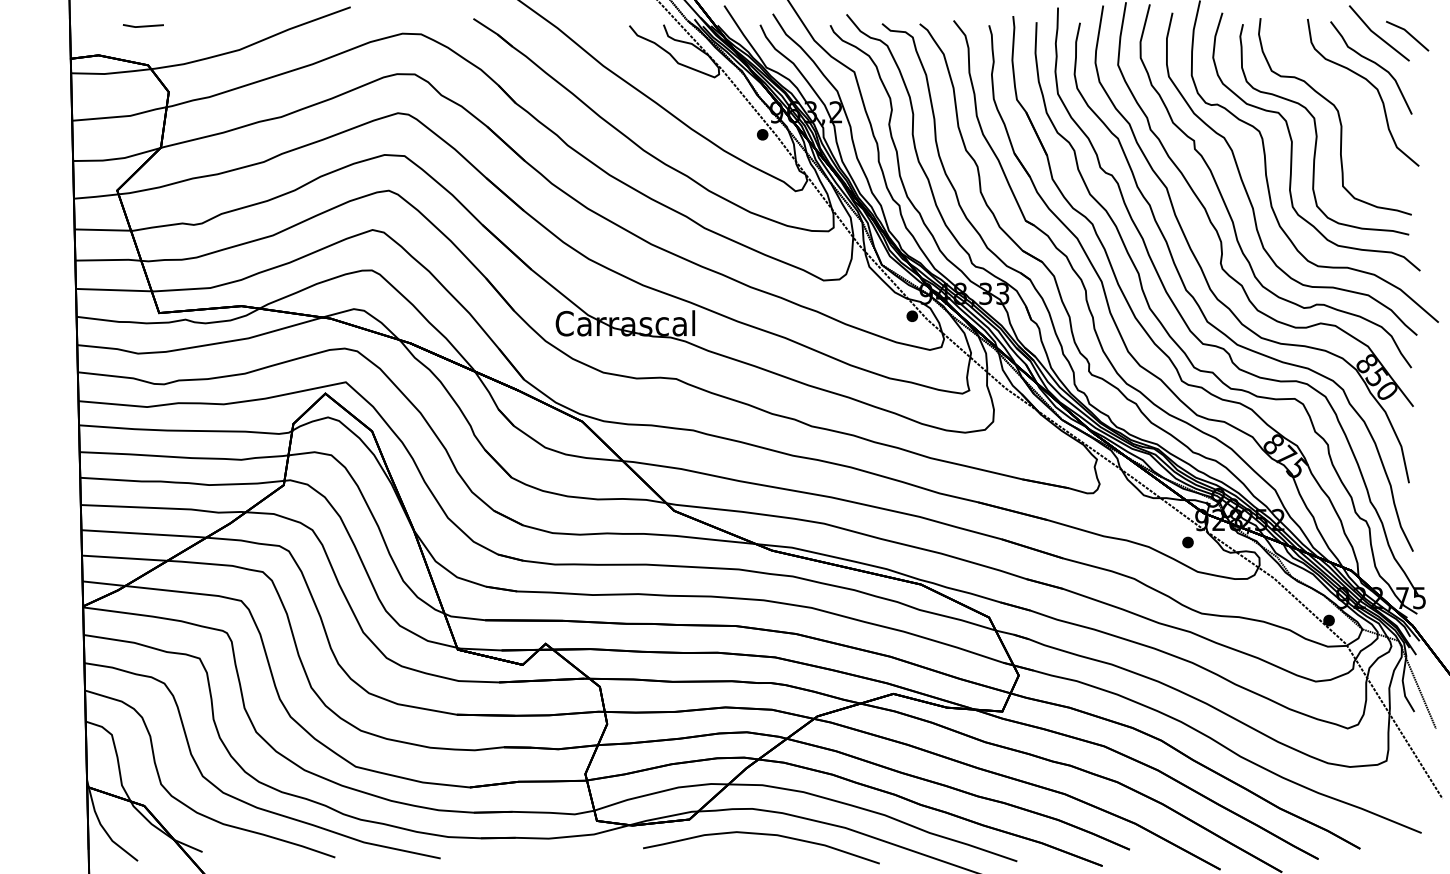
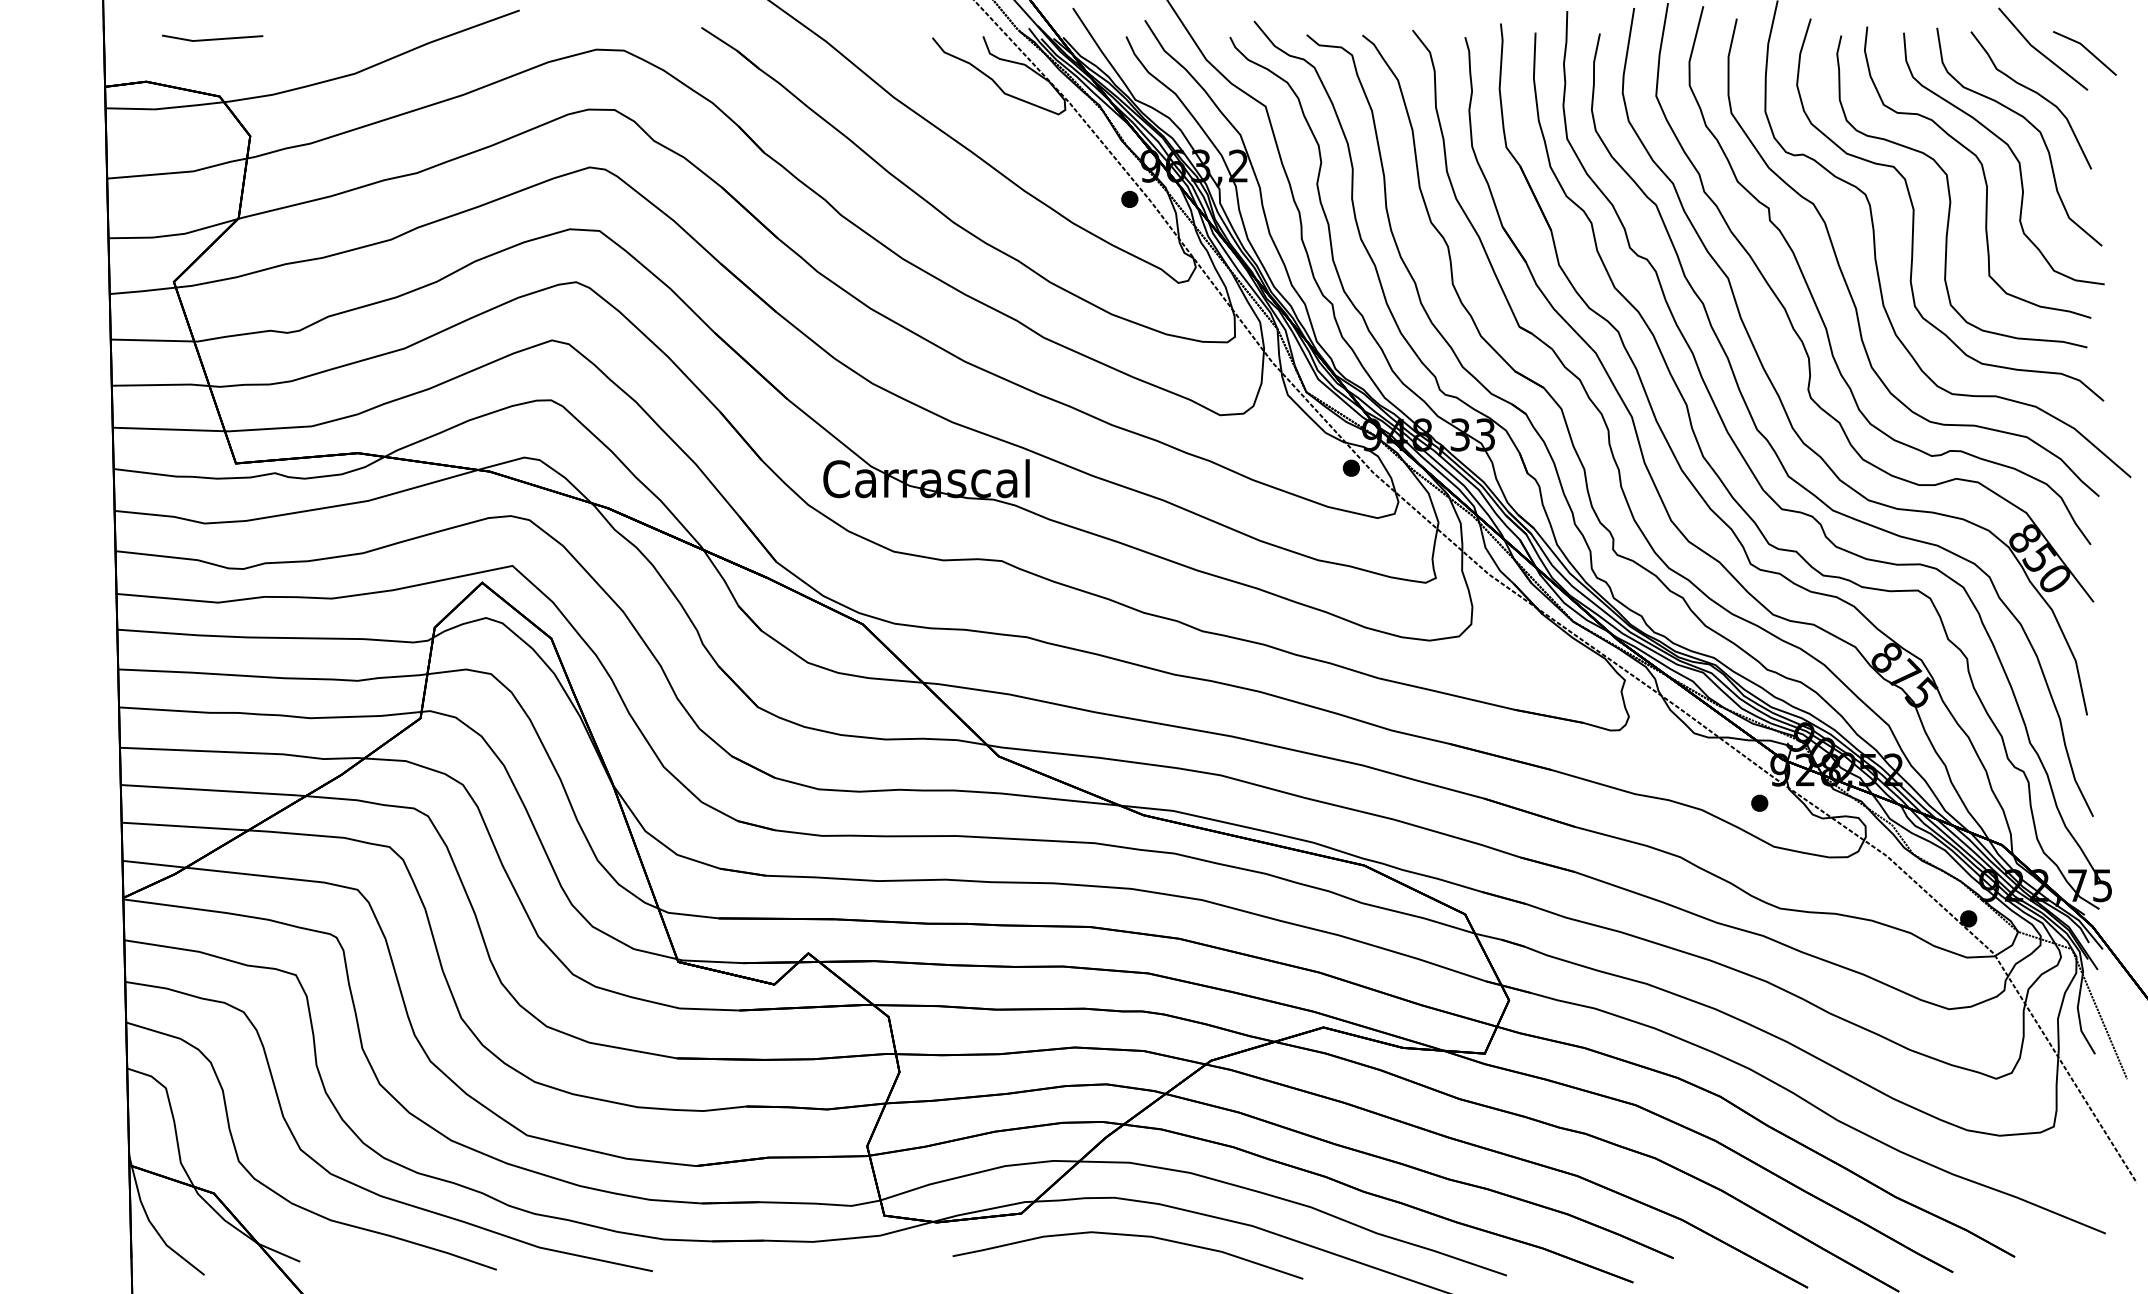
part: (143, 25) -> (212, 37), size x1.67
part: (1357, 103) -> (2010, 153), added

